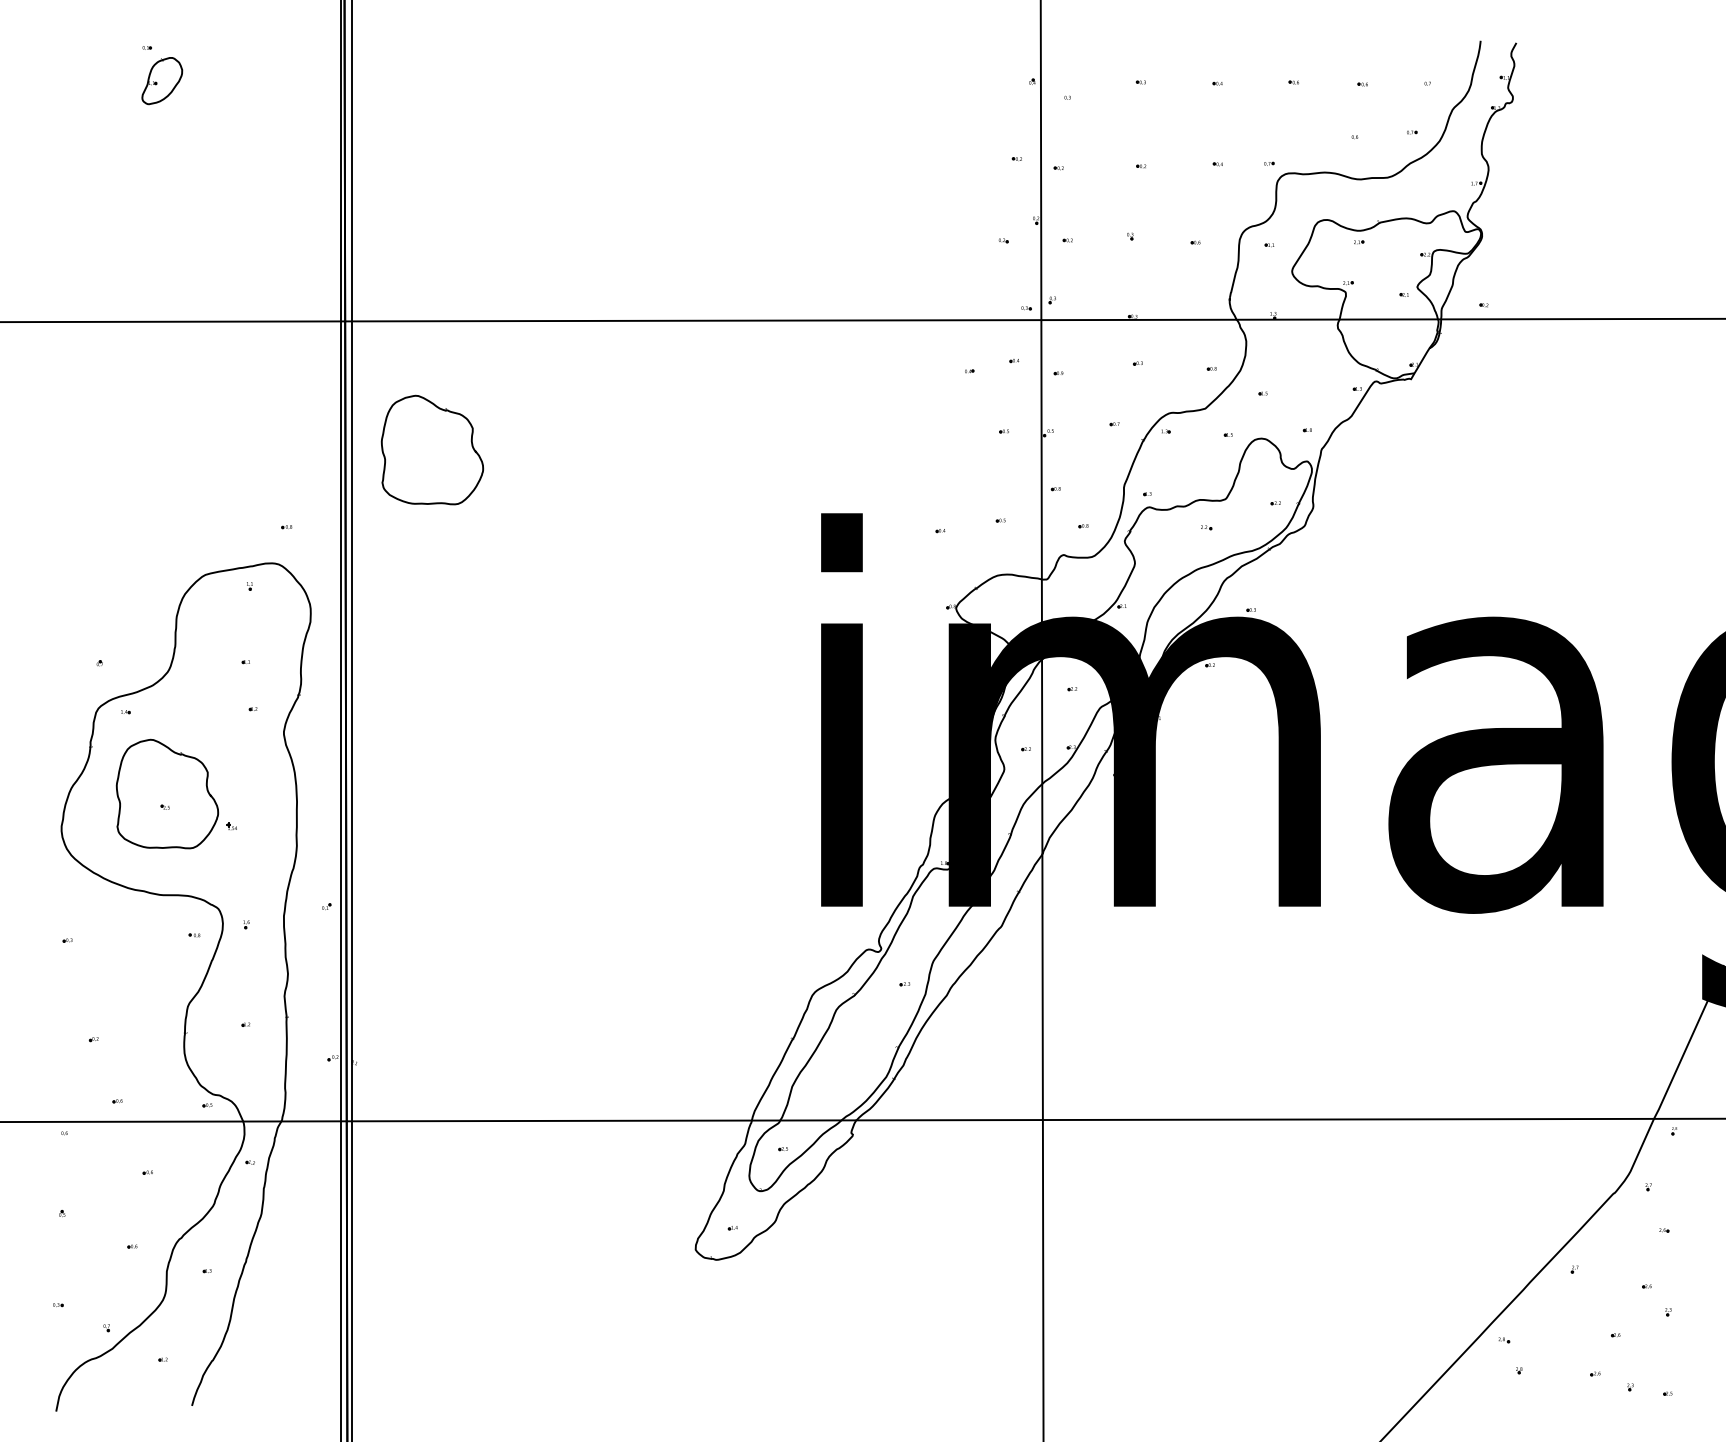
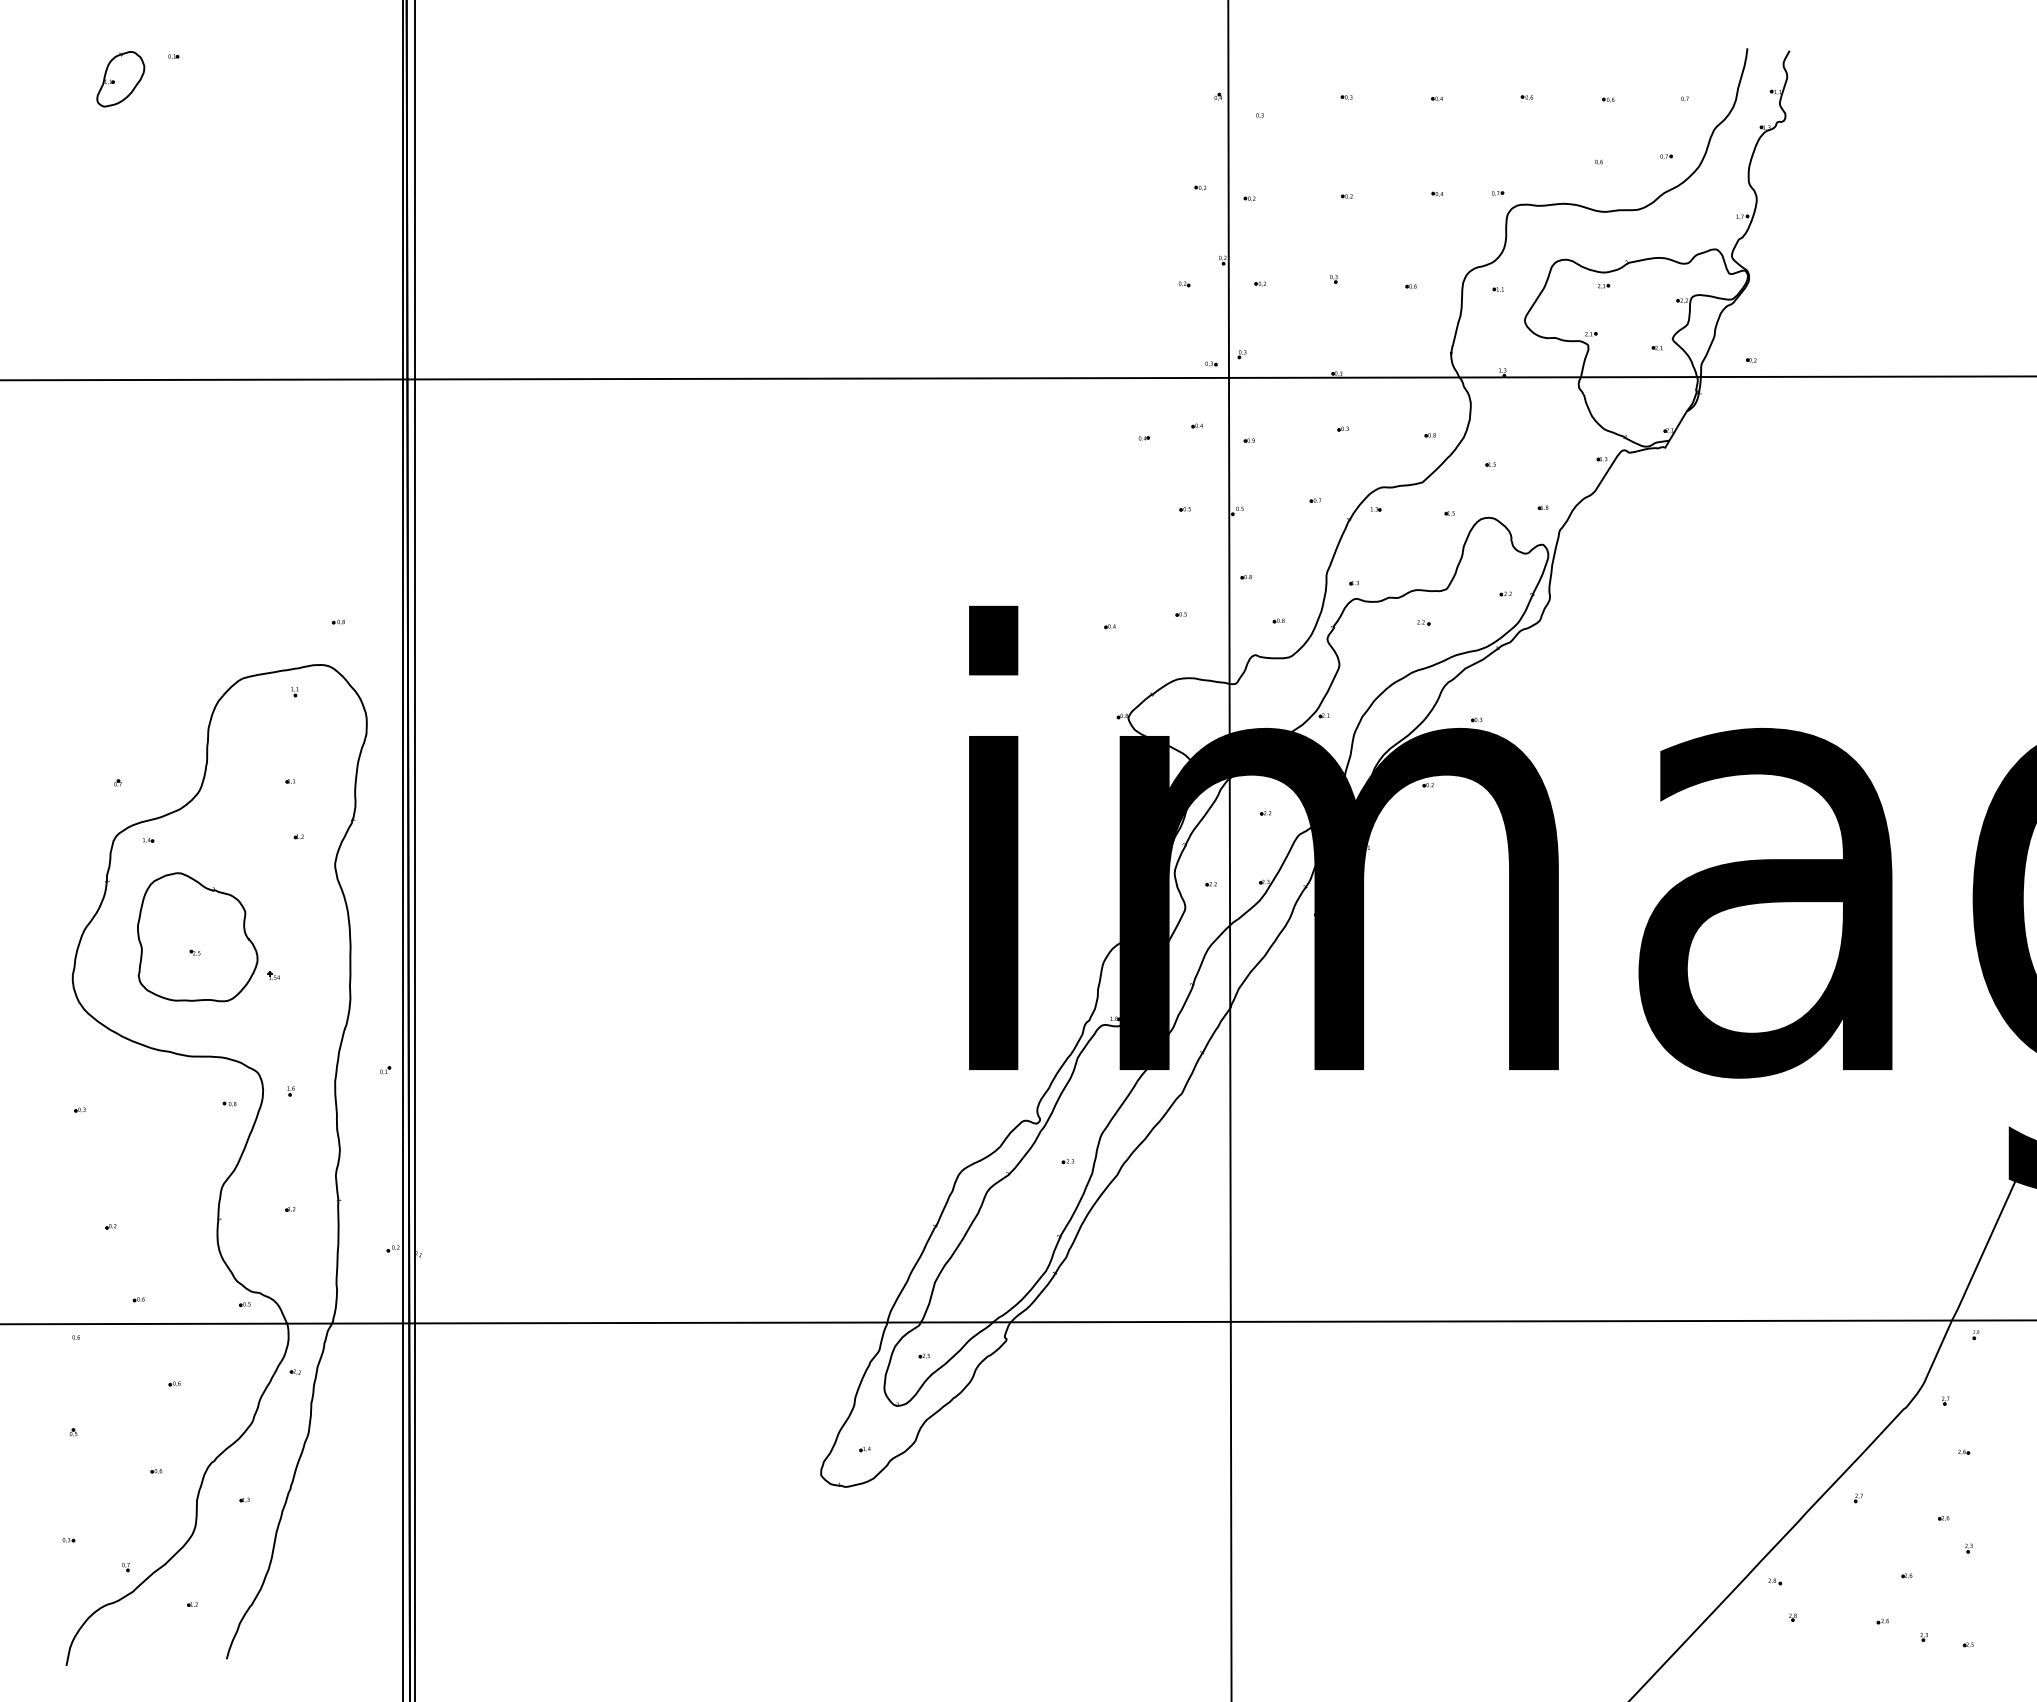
part: (162, 81) -> (121, 79), moved
part: (432, 449) -> (510, 530), removed

